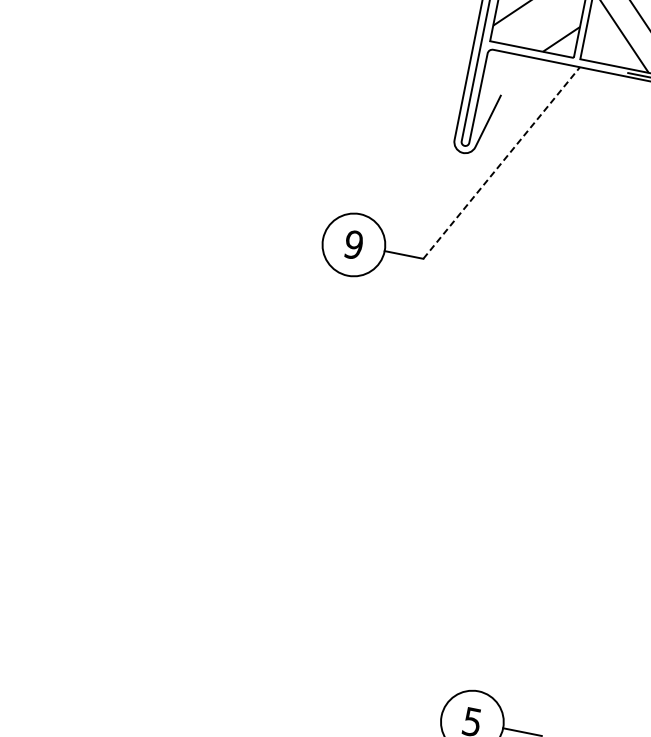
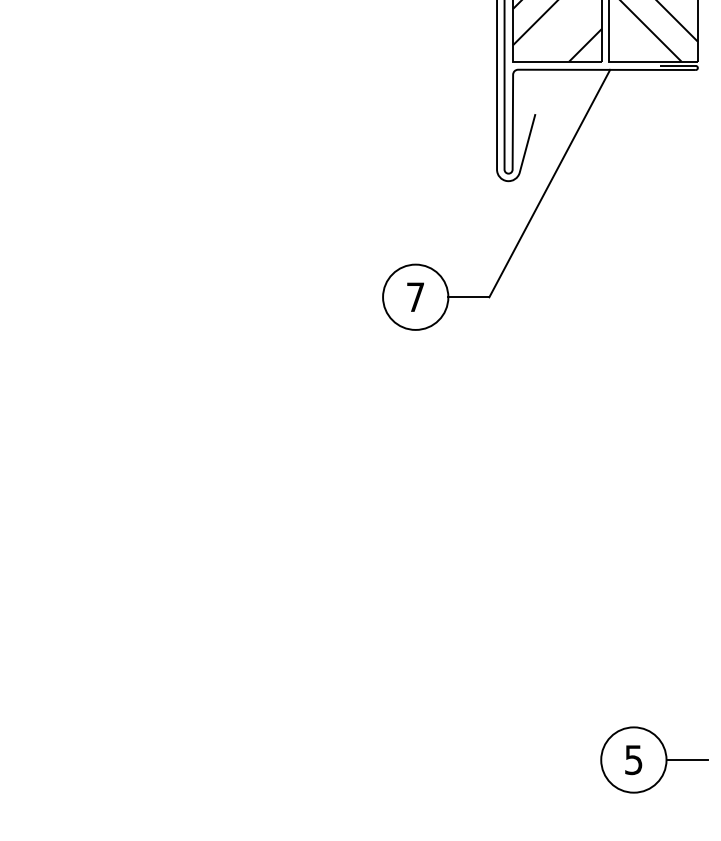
line: (501, 162) -> (549, 183), dashed -> solid
text: (353, 245) -> (415, 297), 9 -> 7

